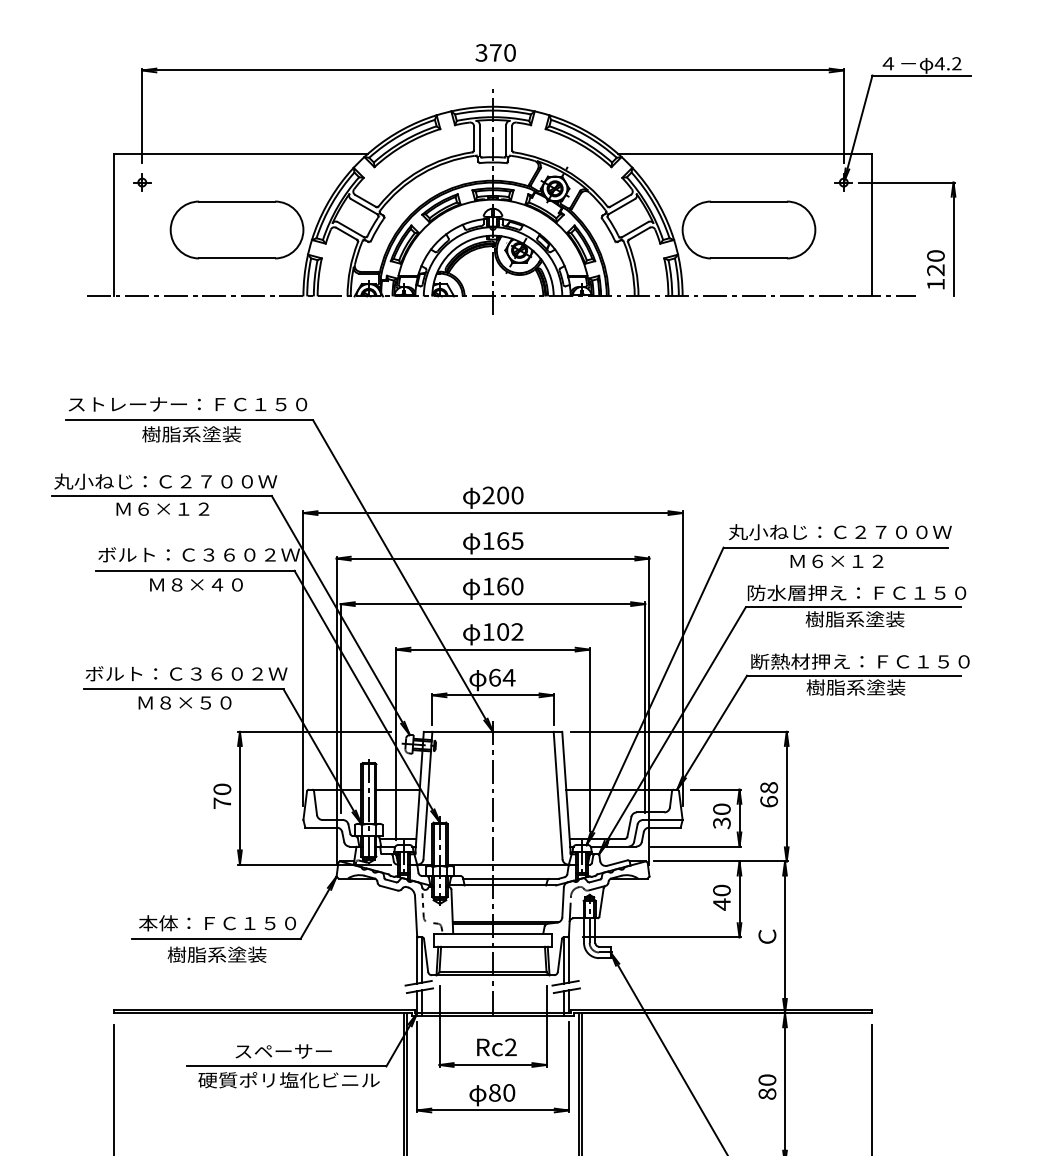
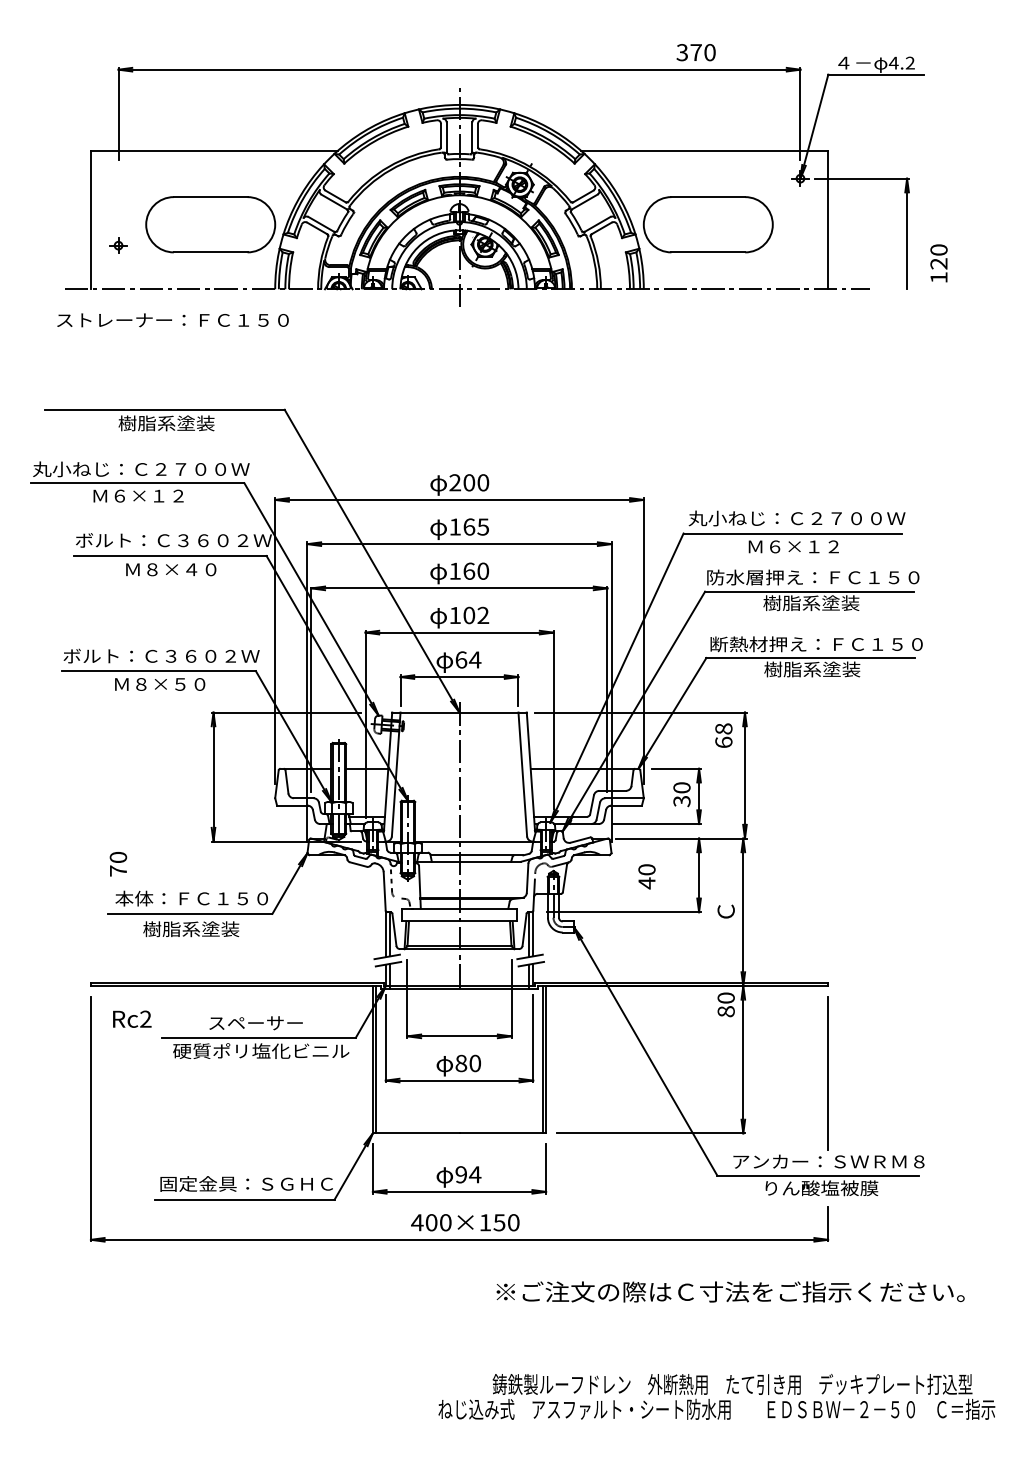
text: (495, 52) -> (695, 52), moved
part: (142, 182) -> (118, 245), moved
text: (935, 269) -> (938, 263), moved
text: (187, 404) -> (172, 320), moved
text: (768, 794) -> (723, 735), moved
text: (222, 796) -> (118, 864), moved
text: (721, 897) -> (646, 876), moved
text: (497, 1046) -> (132, 1018), moved
text: (766, 1086) -> (725, 1004), moved

